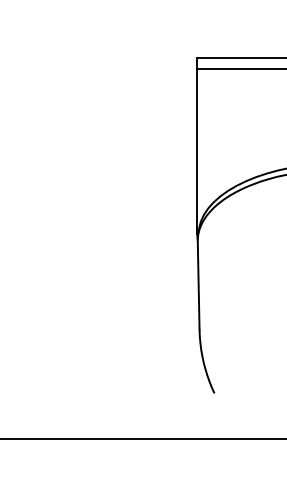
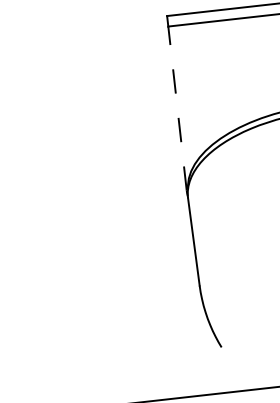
line: (197, 151) -> (177, 108), solid -> dashed

